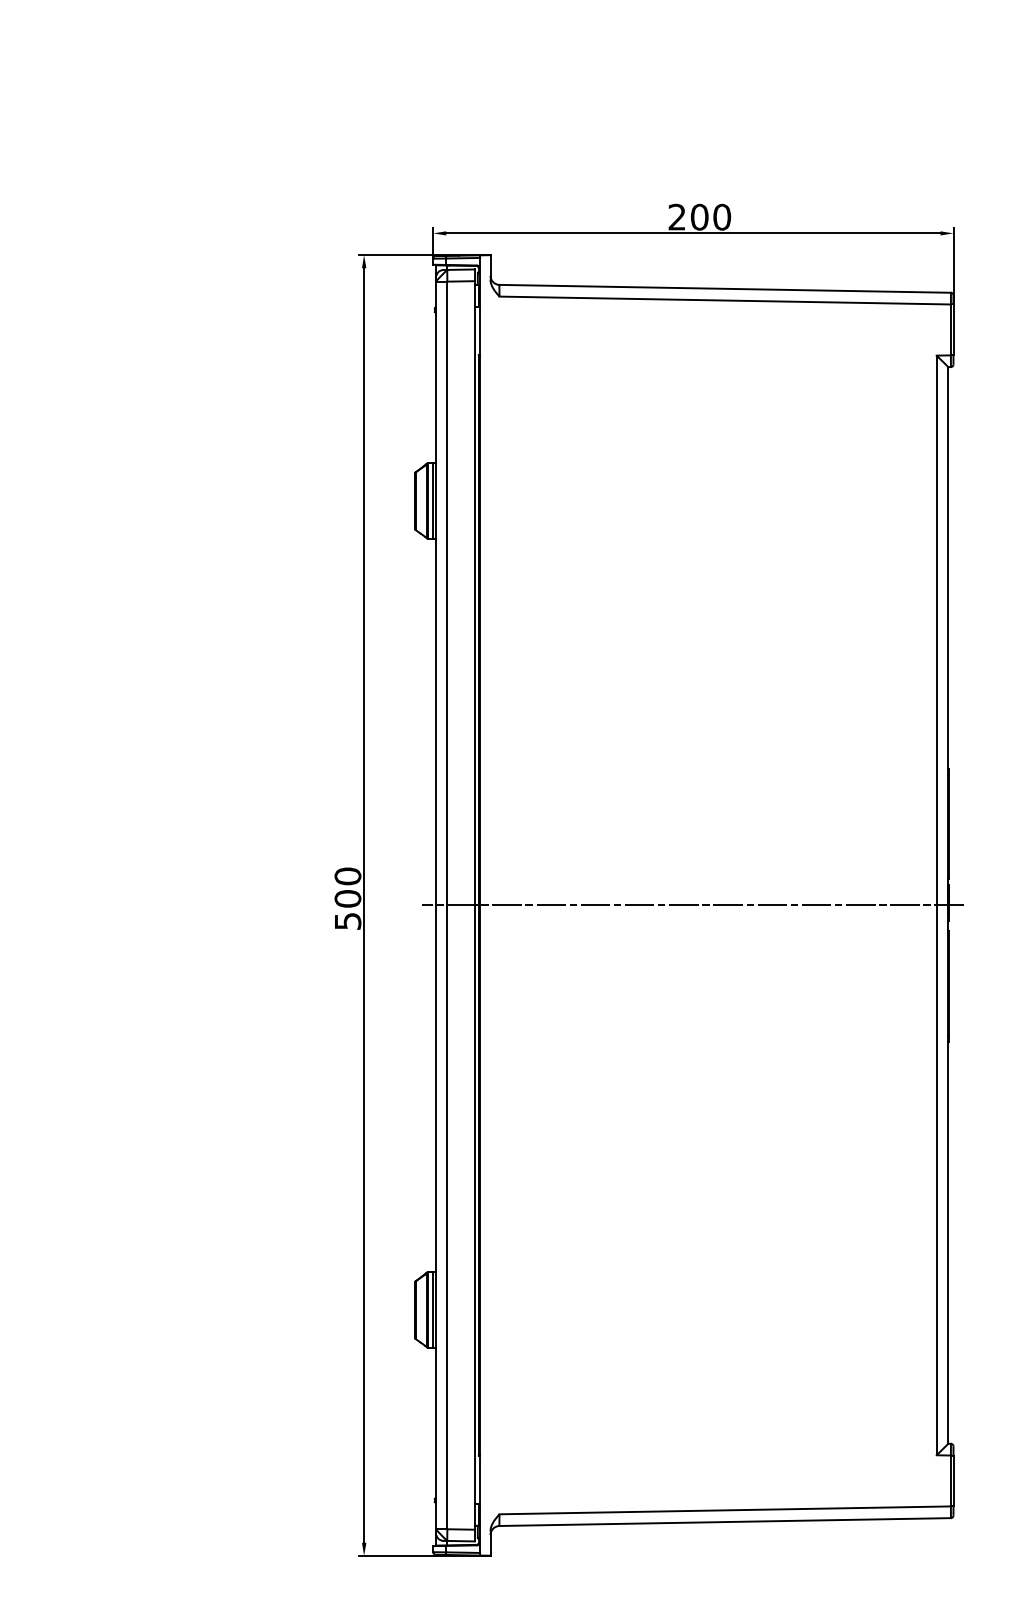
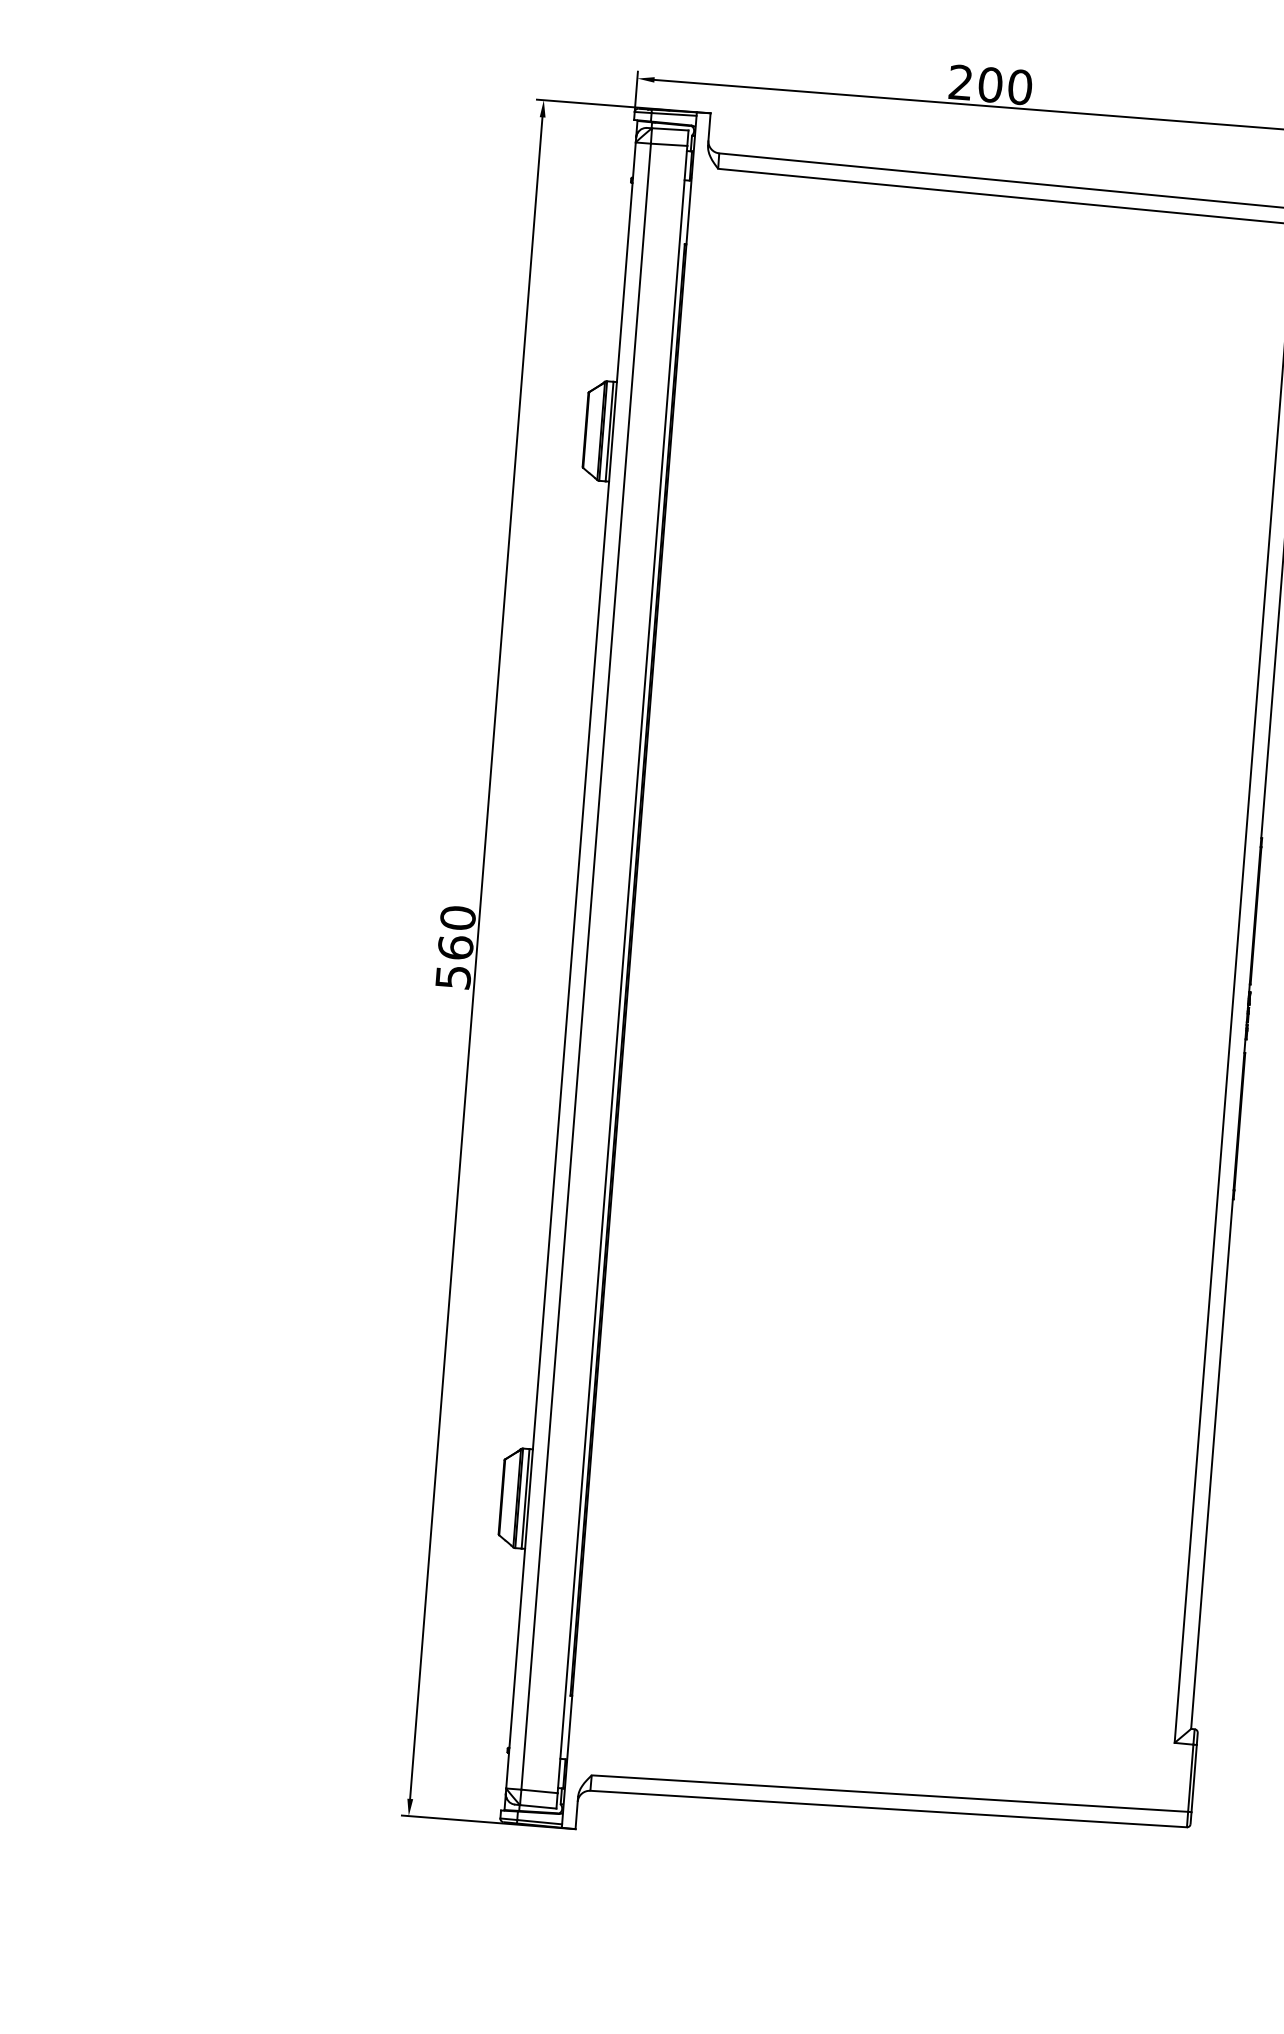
text: (347, 898) -> (455, 947), 500 -> 560
line: (692, 905) -> (909, 992), removed

